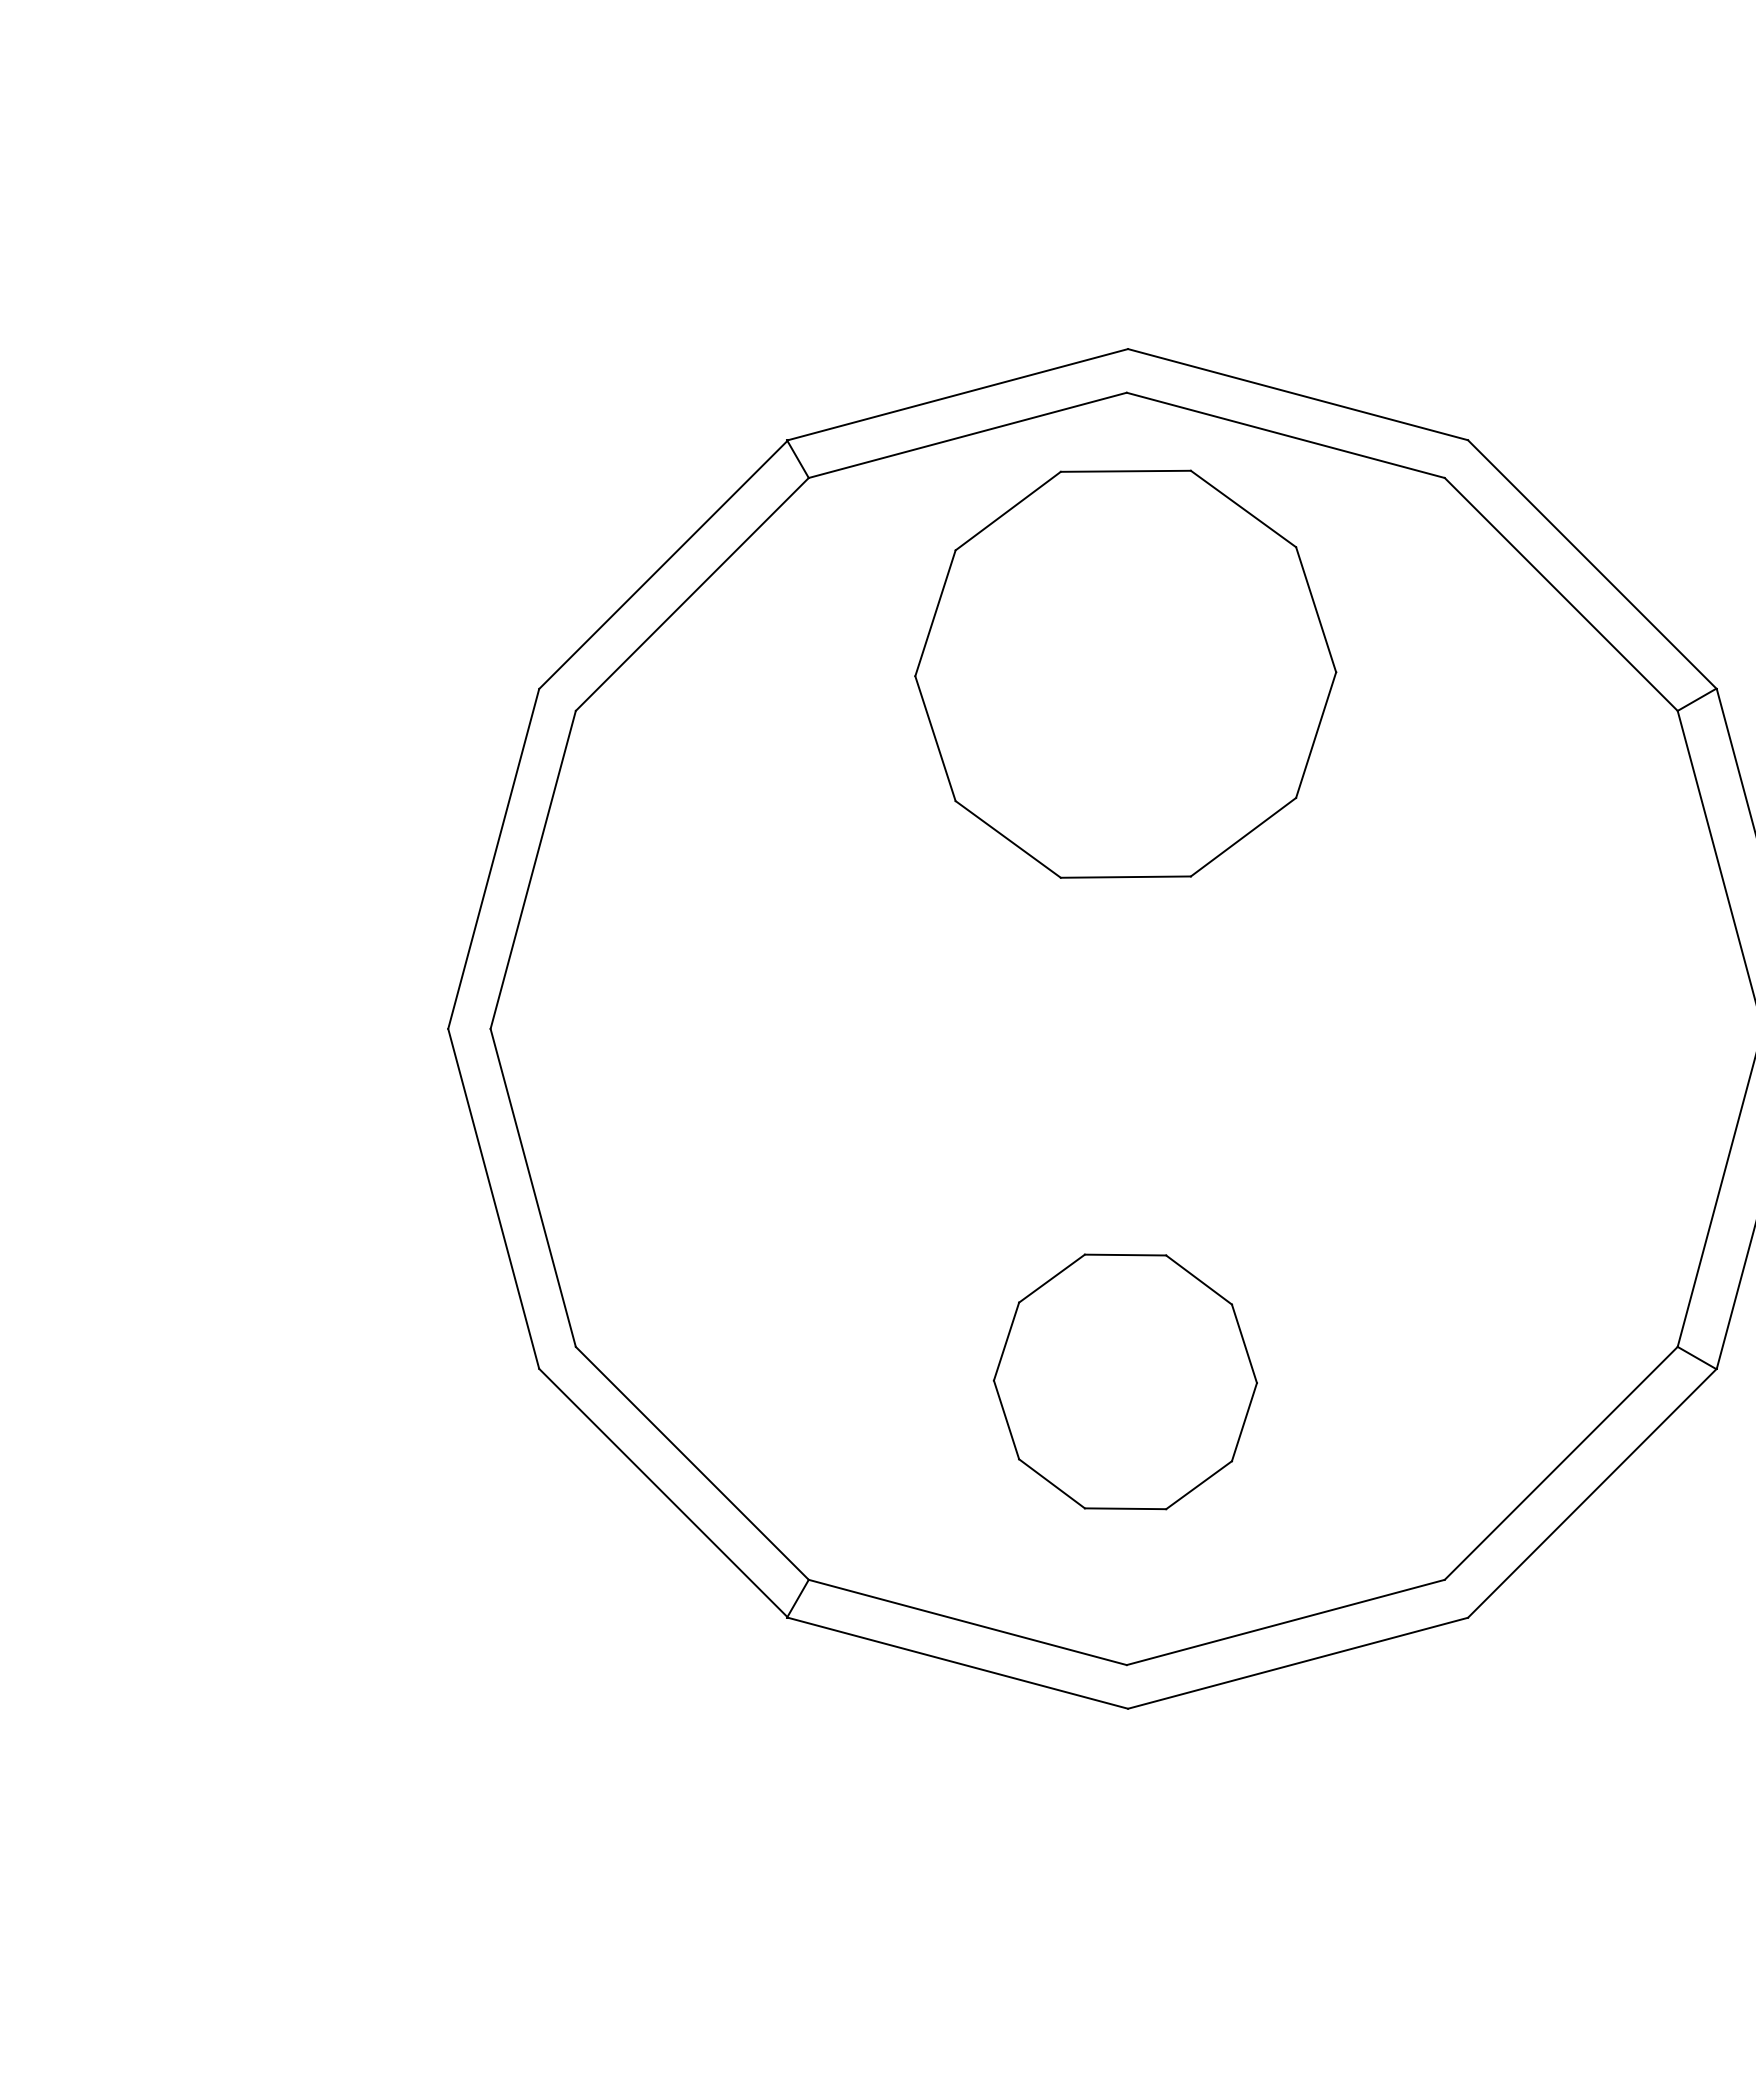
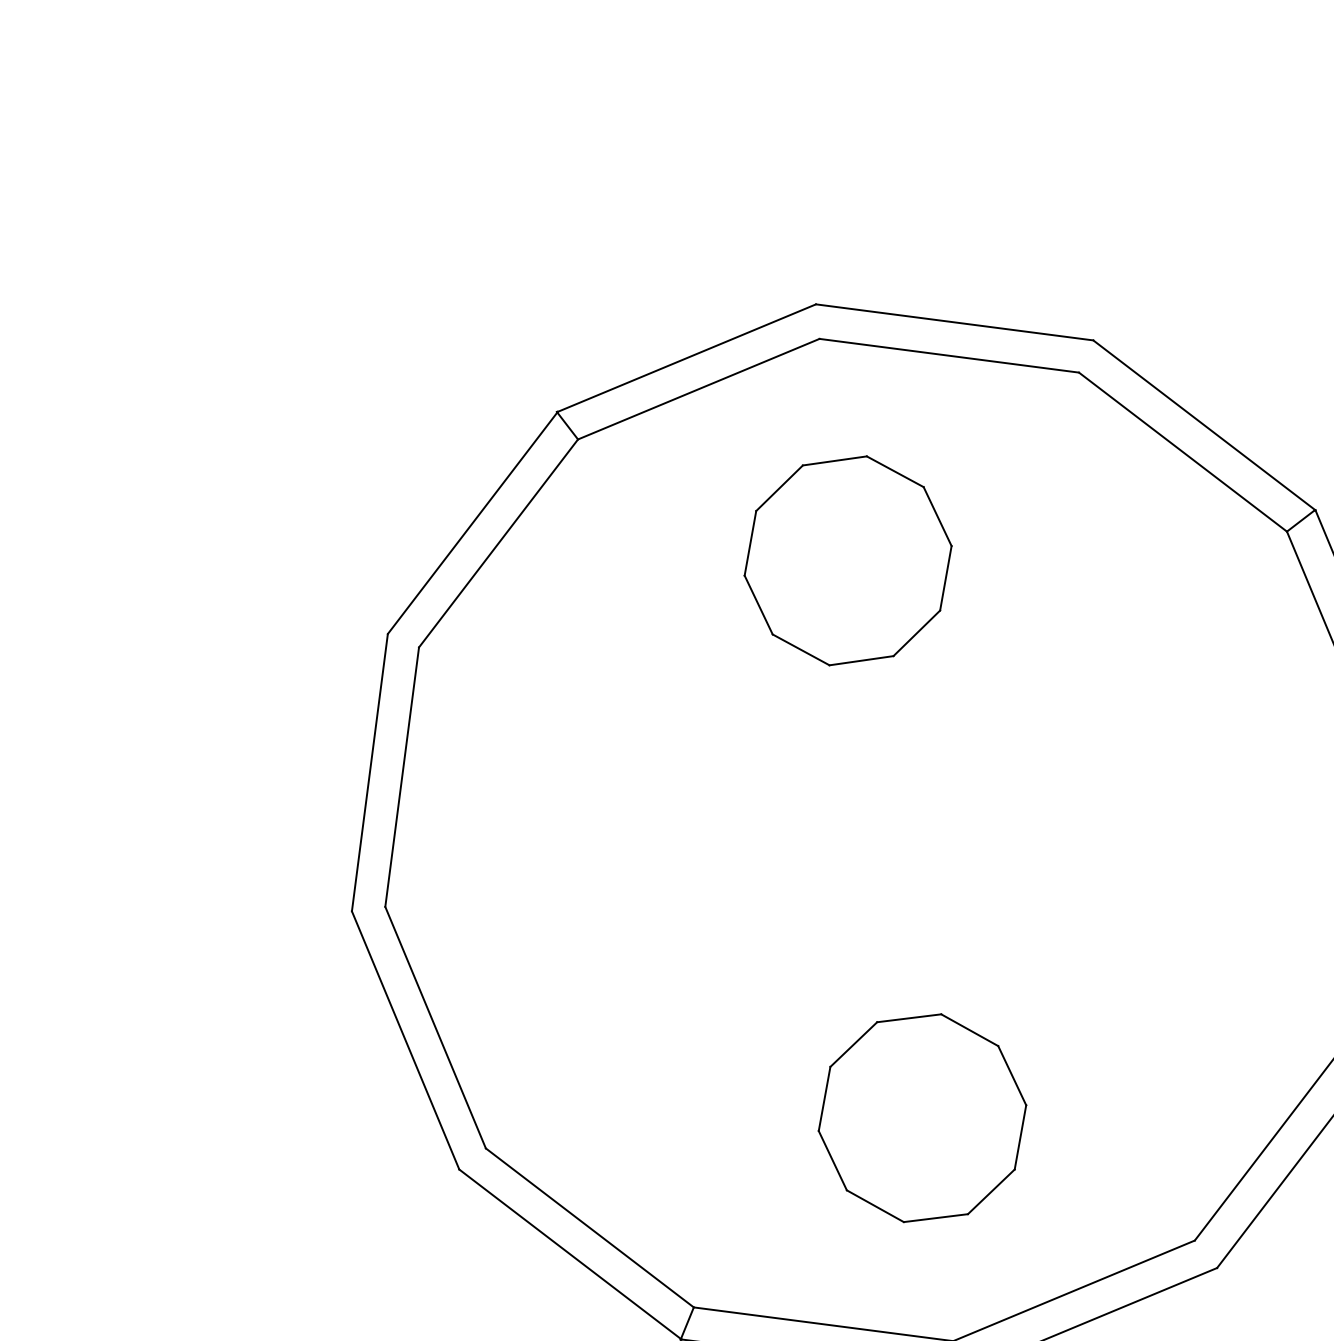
part: (1124, 674) -> (847, 561), size x0.62

